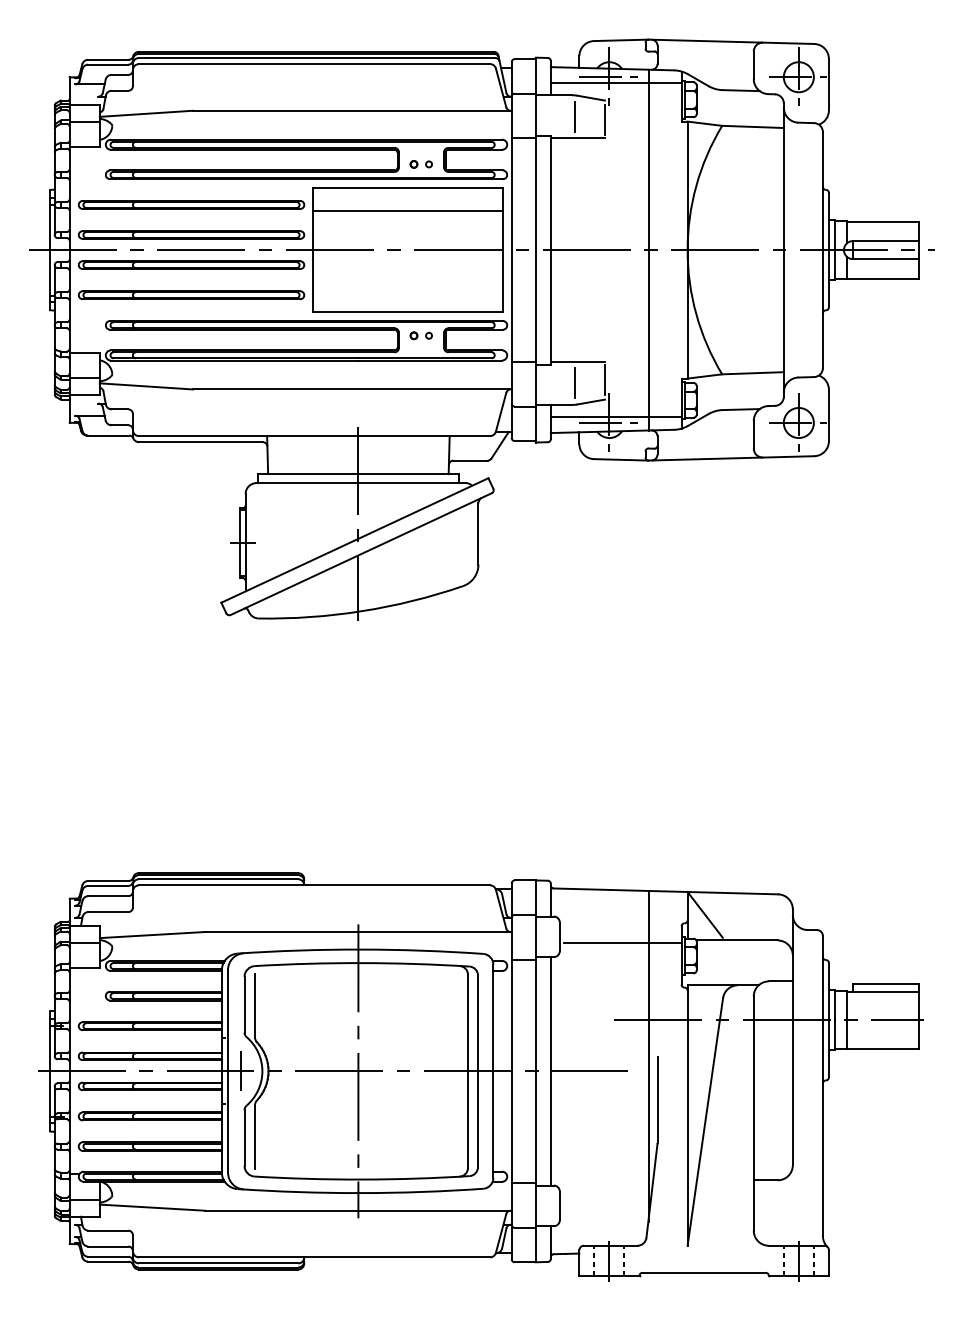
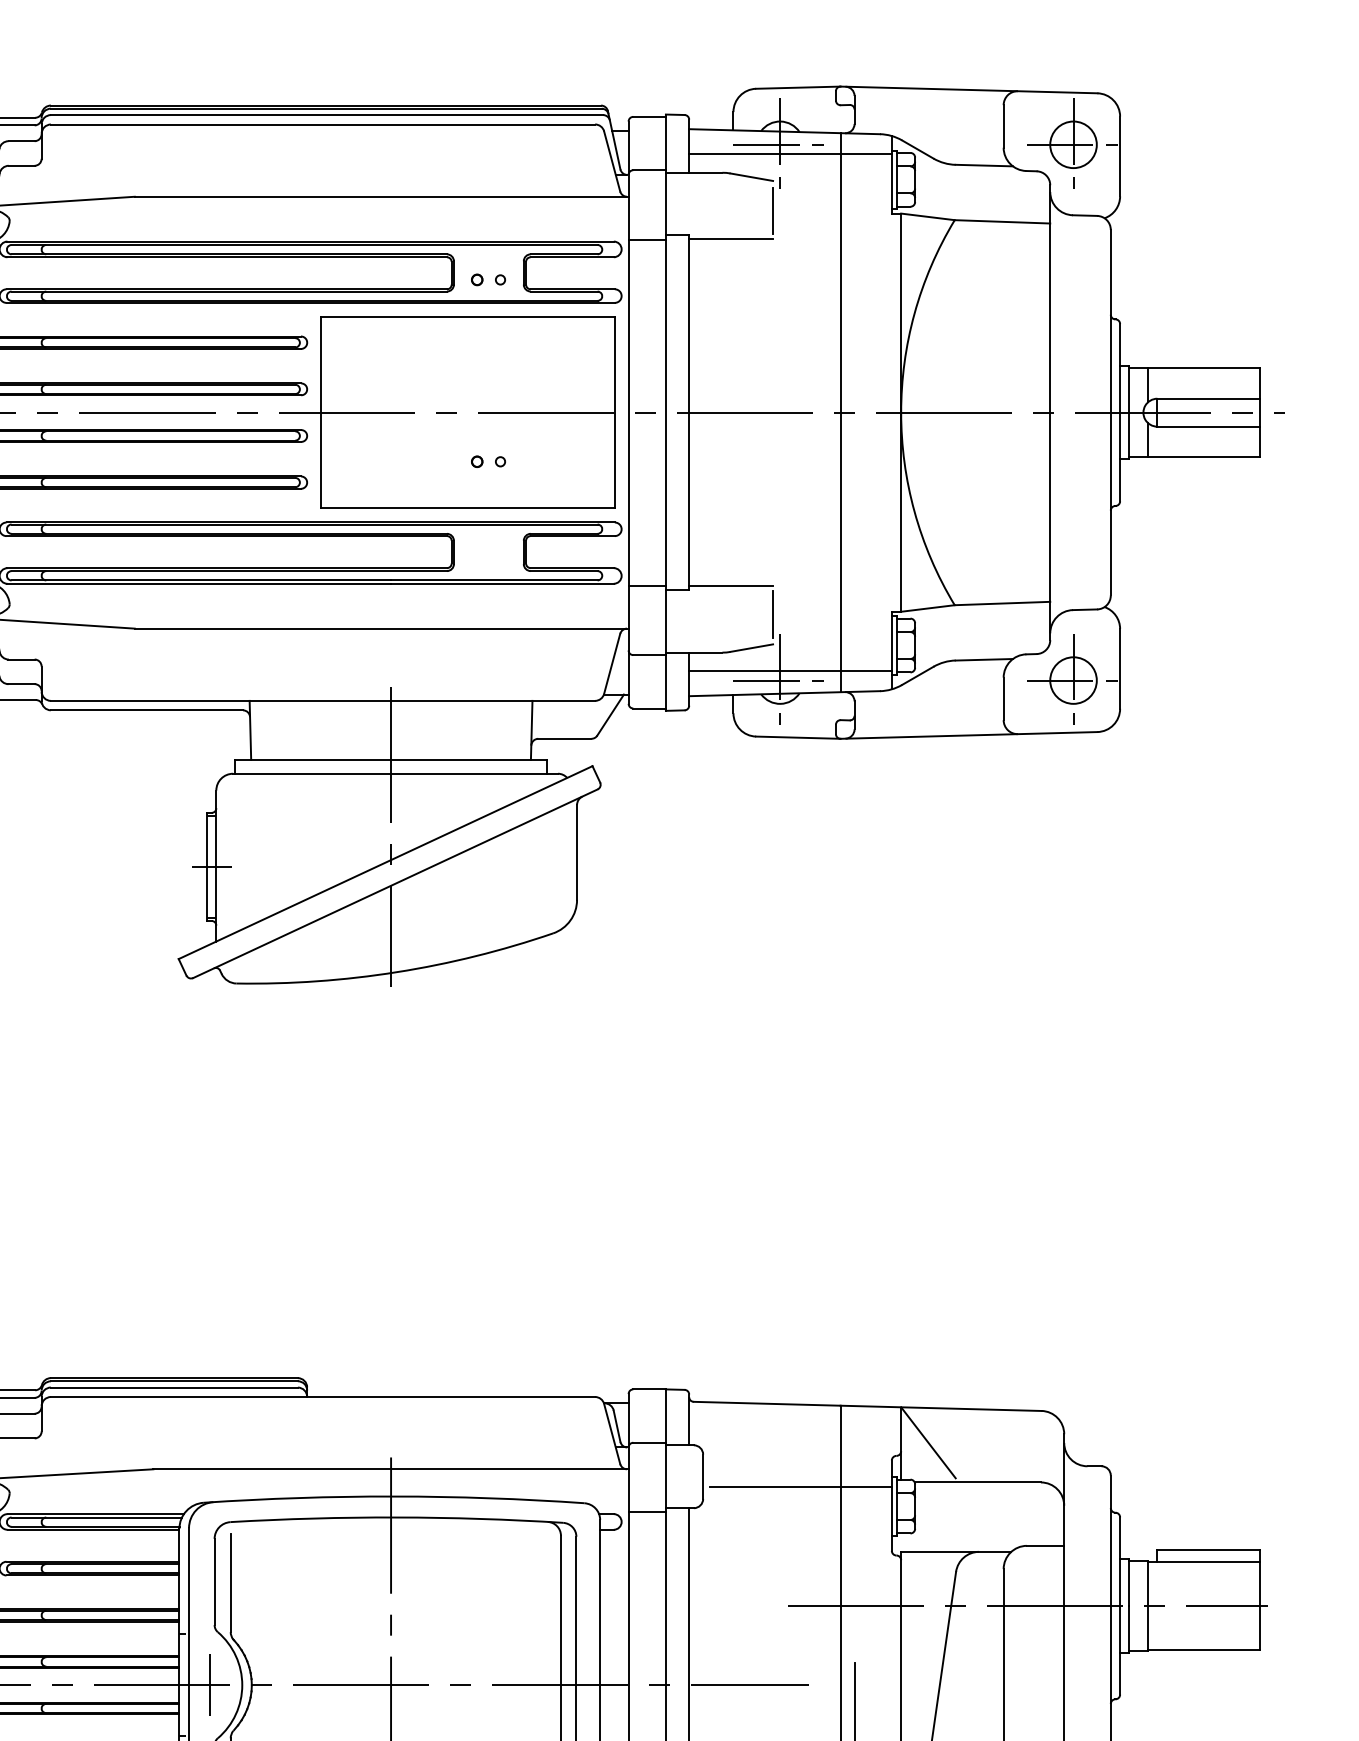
line: (574, 116) -> (725, 205), removed
line: (407, 211) -> (467, 352), removed
part: (420, 335) -> (487, 461), moved
line: (574, 383) -> (725, 619), removed

